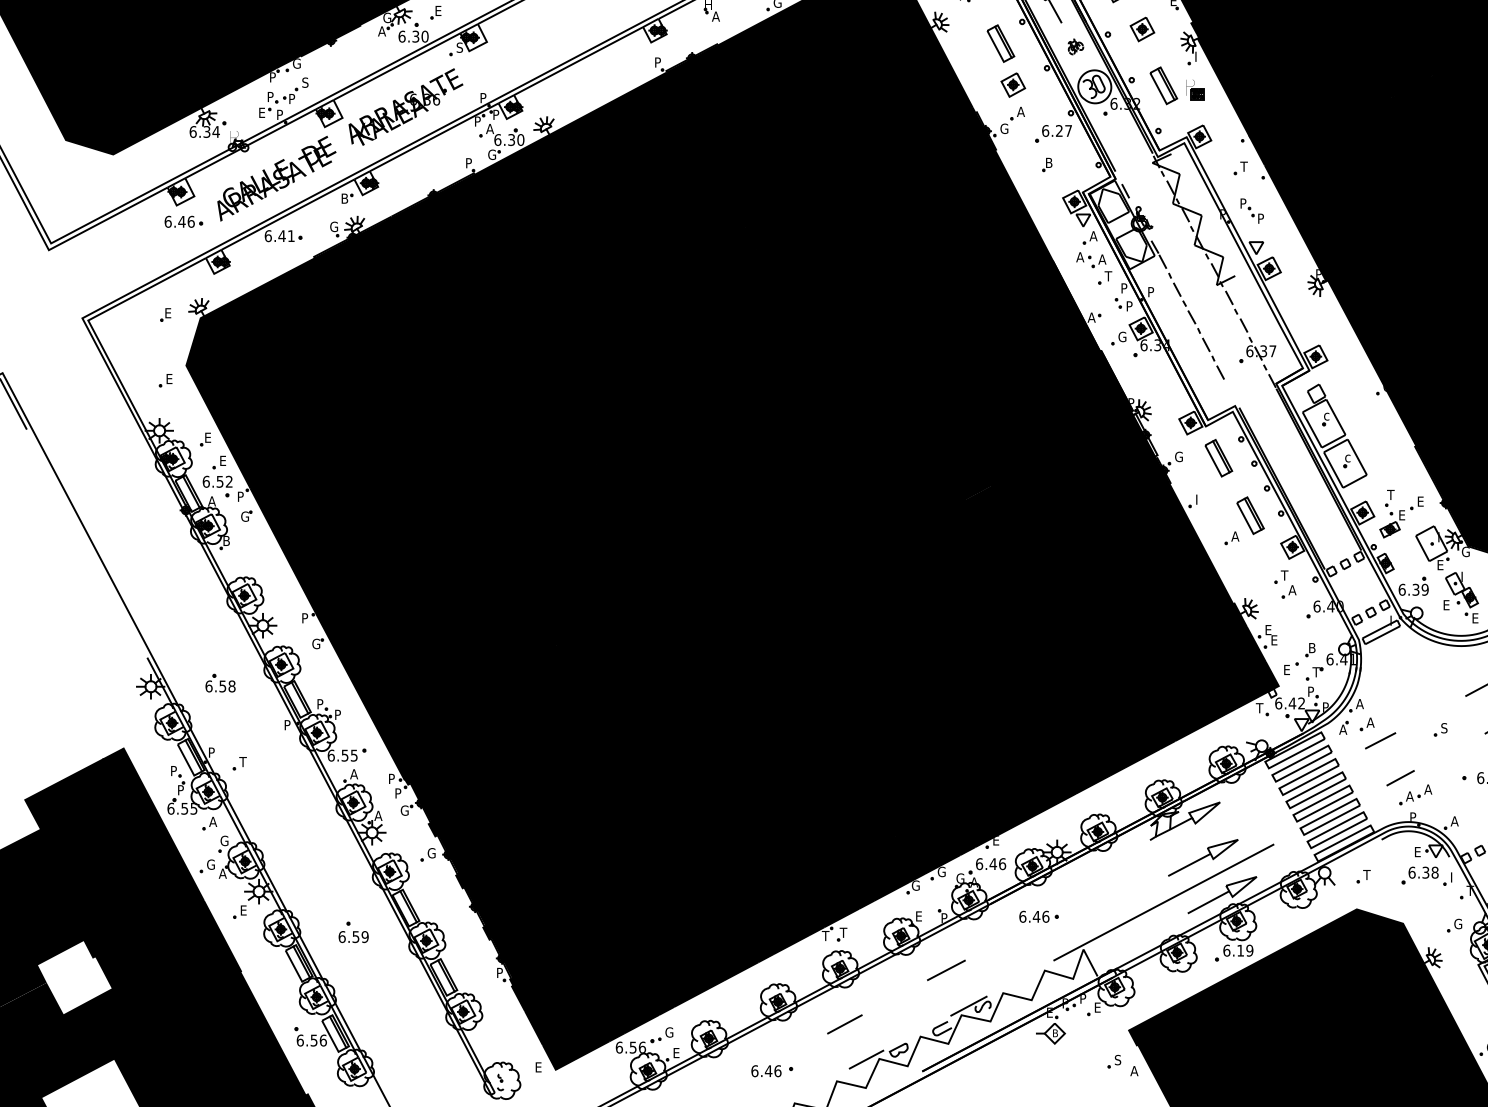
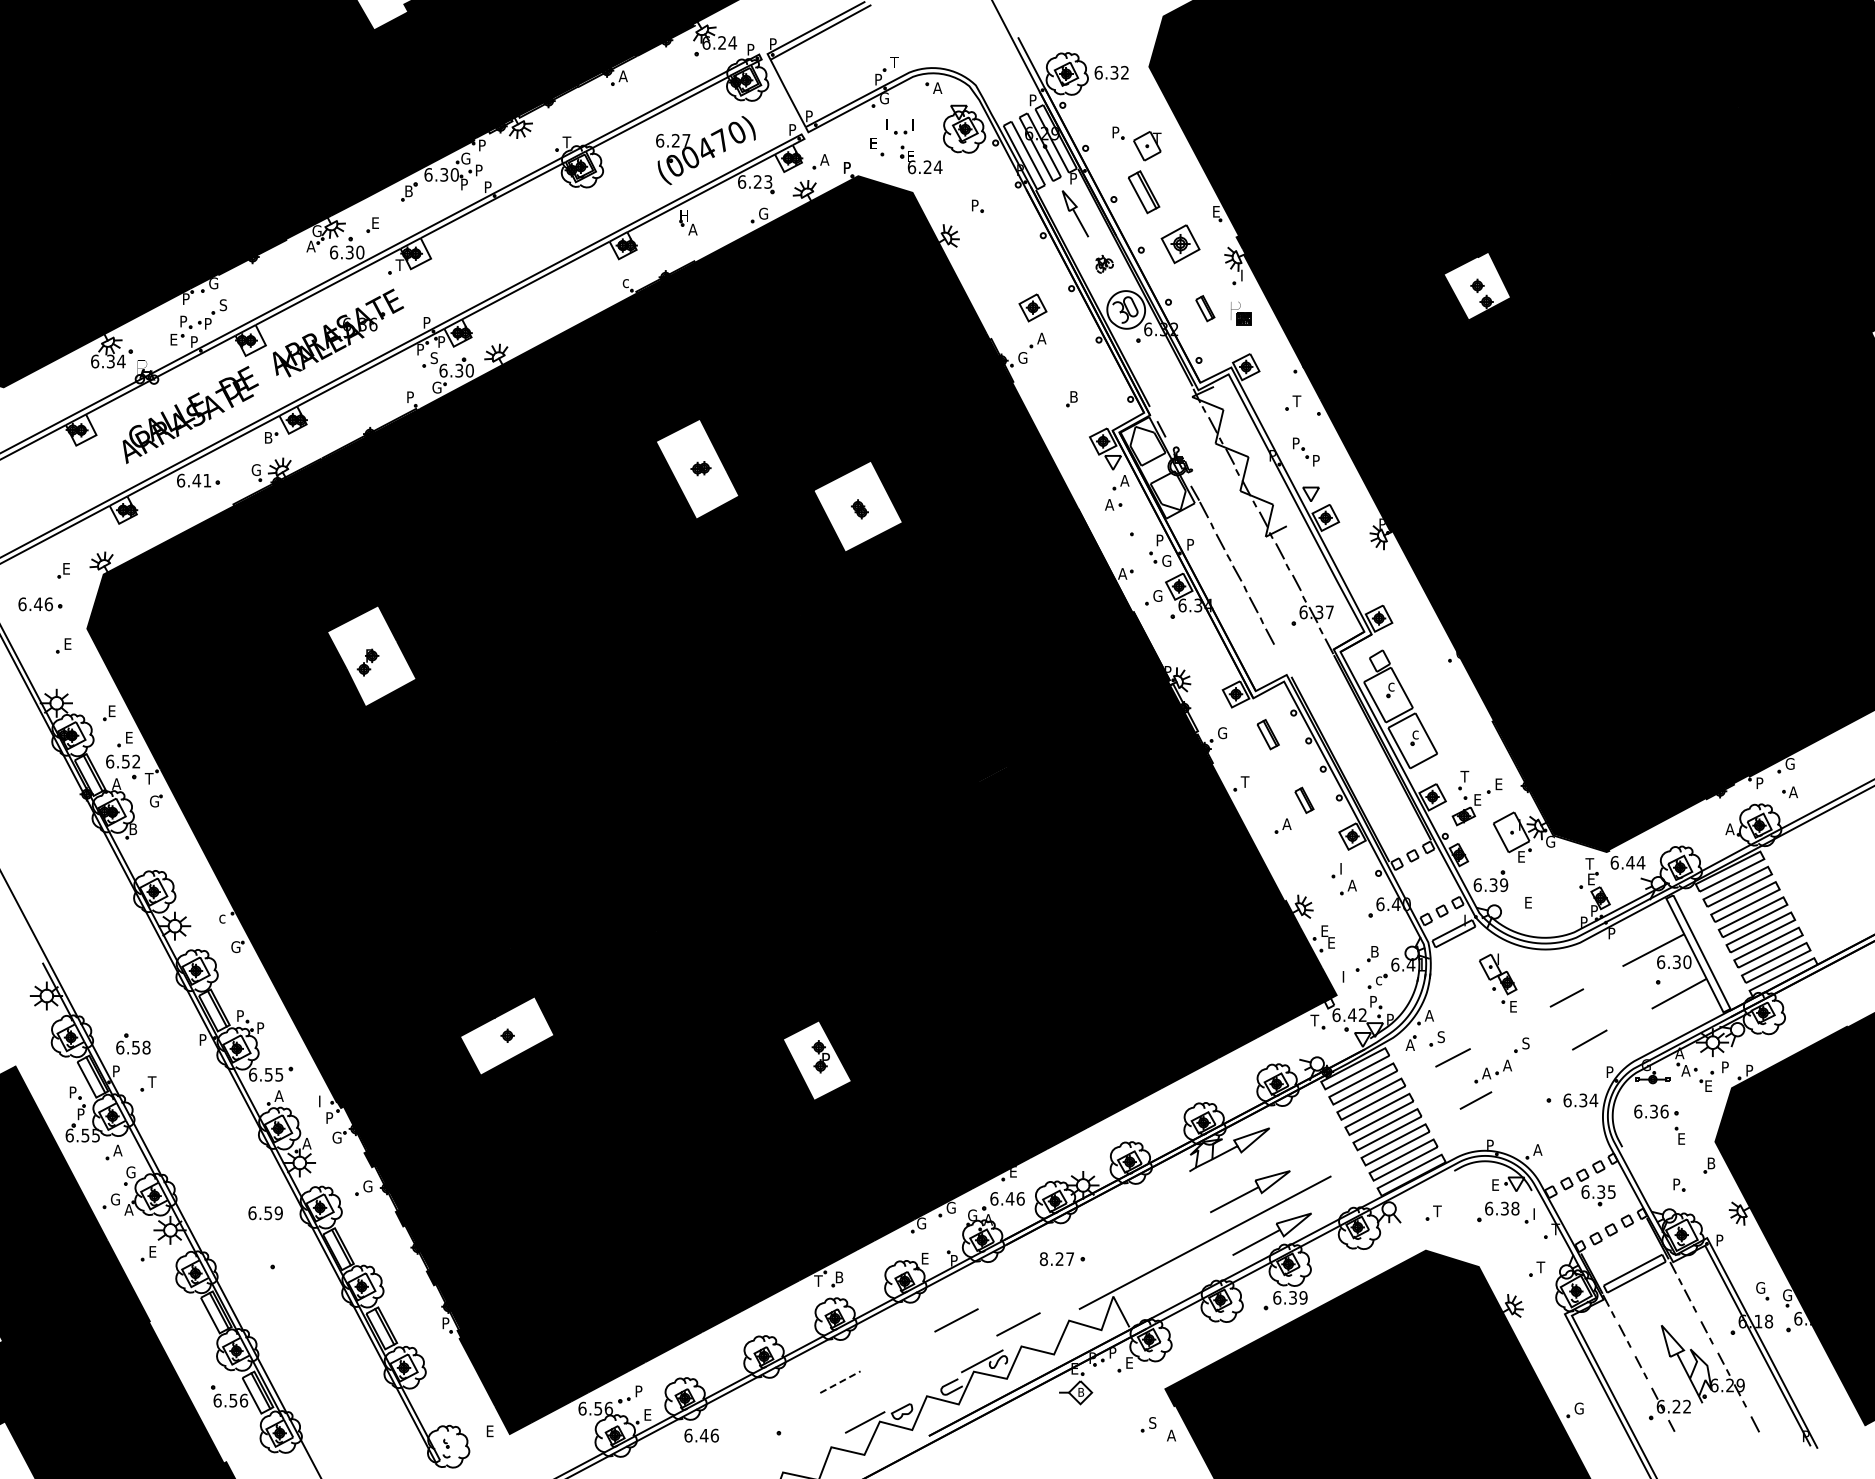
part: (1142, 29) -> (1180, 244), size x1.4
part: (1000, 43) -> (1018, 260), removed
text: (459, 47) -> (399, 265), S -> T
text: (657, 62) -> (626, 282), P -> c
fill: (1401, 65) -> (1477, 285), removed
part: (1164, 85) -> (1205, 308), size x0.6
text: (489, 129) -> (434, 358), A -> S
part: (1053, 133) -> (1079, 363), removed
part: (183, 221) -> (40, 604), moved
fill: (719, 225) -> (697, 468), removed
fill: (860, 258) -> (858, 506), removed
part: (1102, 267) -> (1134, 516), removed
text: (1130, 305) -> (1166, 560), P -> G
fill: (434, 389) -> (371, 656), removed
part: (1219, 458) -> (1268, 734), size x0.7
text: (239, 496) -> (148, 778), P -> T
text: (1198, 499) -> (1244, 781), I -> T
part: (1250, 515) -> (1304, 800), size x0.6
text: (1284, 575) -> (1343, 868), T -> I
part: (1462, 597) -> (1498, 982), moved
text: (304, 618) -> (222, 917), P -> c
text: (1287, 669) -> (1346, 976), E -> I
text: (1316, 672) -> (1379, 979), T -> c
part: (220, 682) -> (133, 1043), moved
fill: (552, 721) -> (506, 1035), removed
text: (1370, 723) -> (1441, 1037), A -> S
fill: (824, 743) -> (817, 1060), removed
text: (392, 776) -> (322, 1098), P -> I
part: (1415, 794) -> (1492, 1071), moved
text: (1033, 917) -> (1056, 1259), 6.46 -> 8.27
text: (1457, 924) -> (1541, 1267), G -> T
text: (843, 932) -> (838, 1277), T -> B
text: (353, 937) -> (265, 1213), moved
text: (1240, 950) -> (1292, 1297), 6.19 -> 6.39
line: (1000, 973) -> (1018, 1324), added
line: (844, 1024) -> (840, 1382), solid -> dashed
text: (669, 1032) -> (639, 1391), G -> P
text: (766, 1071) -> (701, 1435), moved

